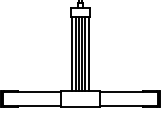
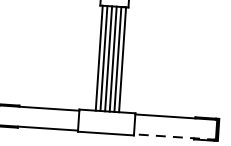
line: (129, 105) -> (175, 136), solid -> dashed

